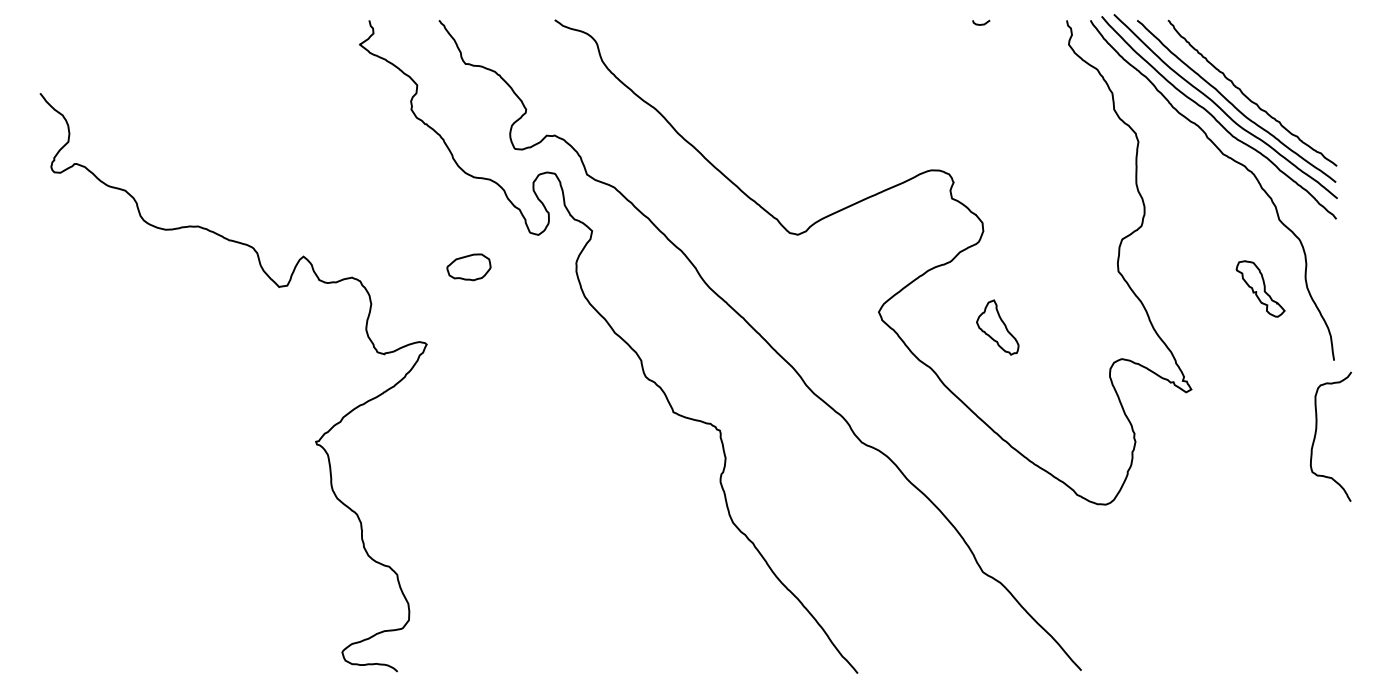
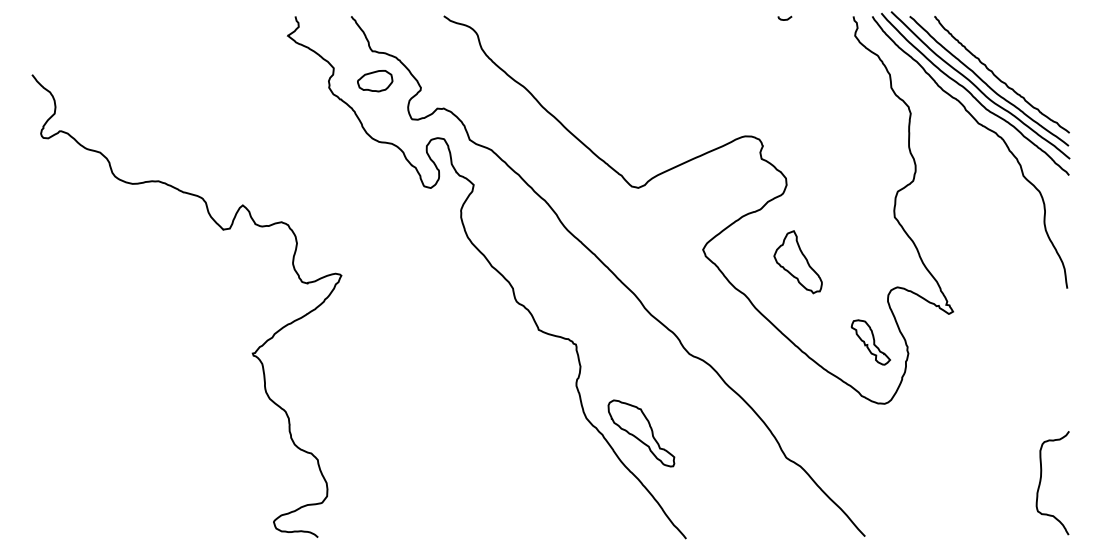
part: (468, 267) -> (374, 81), moved
part: (1260, 288) -> (870, 342), moved
part: (997, 327) -> (798, 262), size x1.43
curve: (1316, 435) -> (1041, 482), moved
part: (801, 541) -> (641, 433), added

